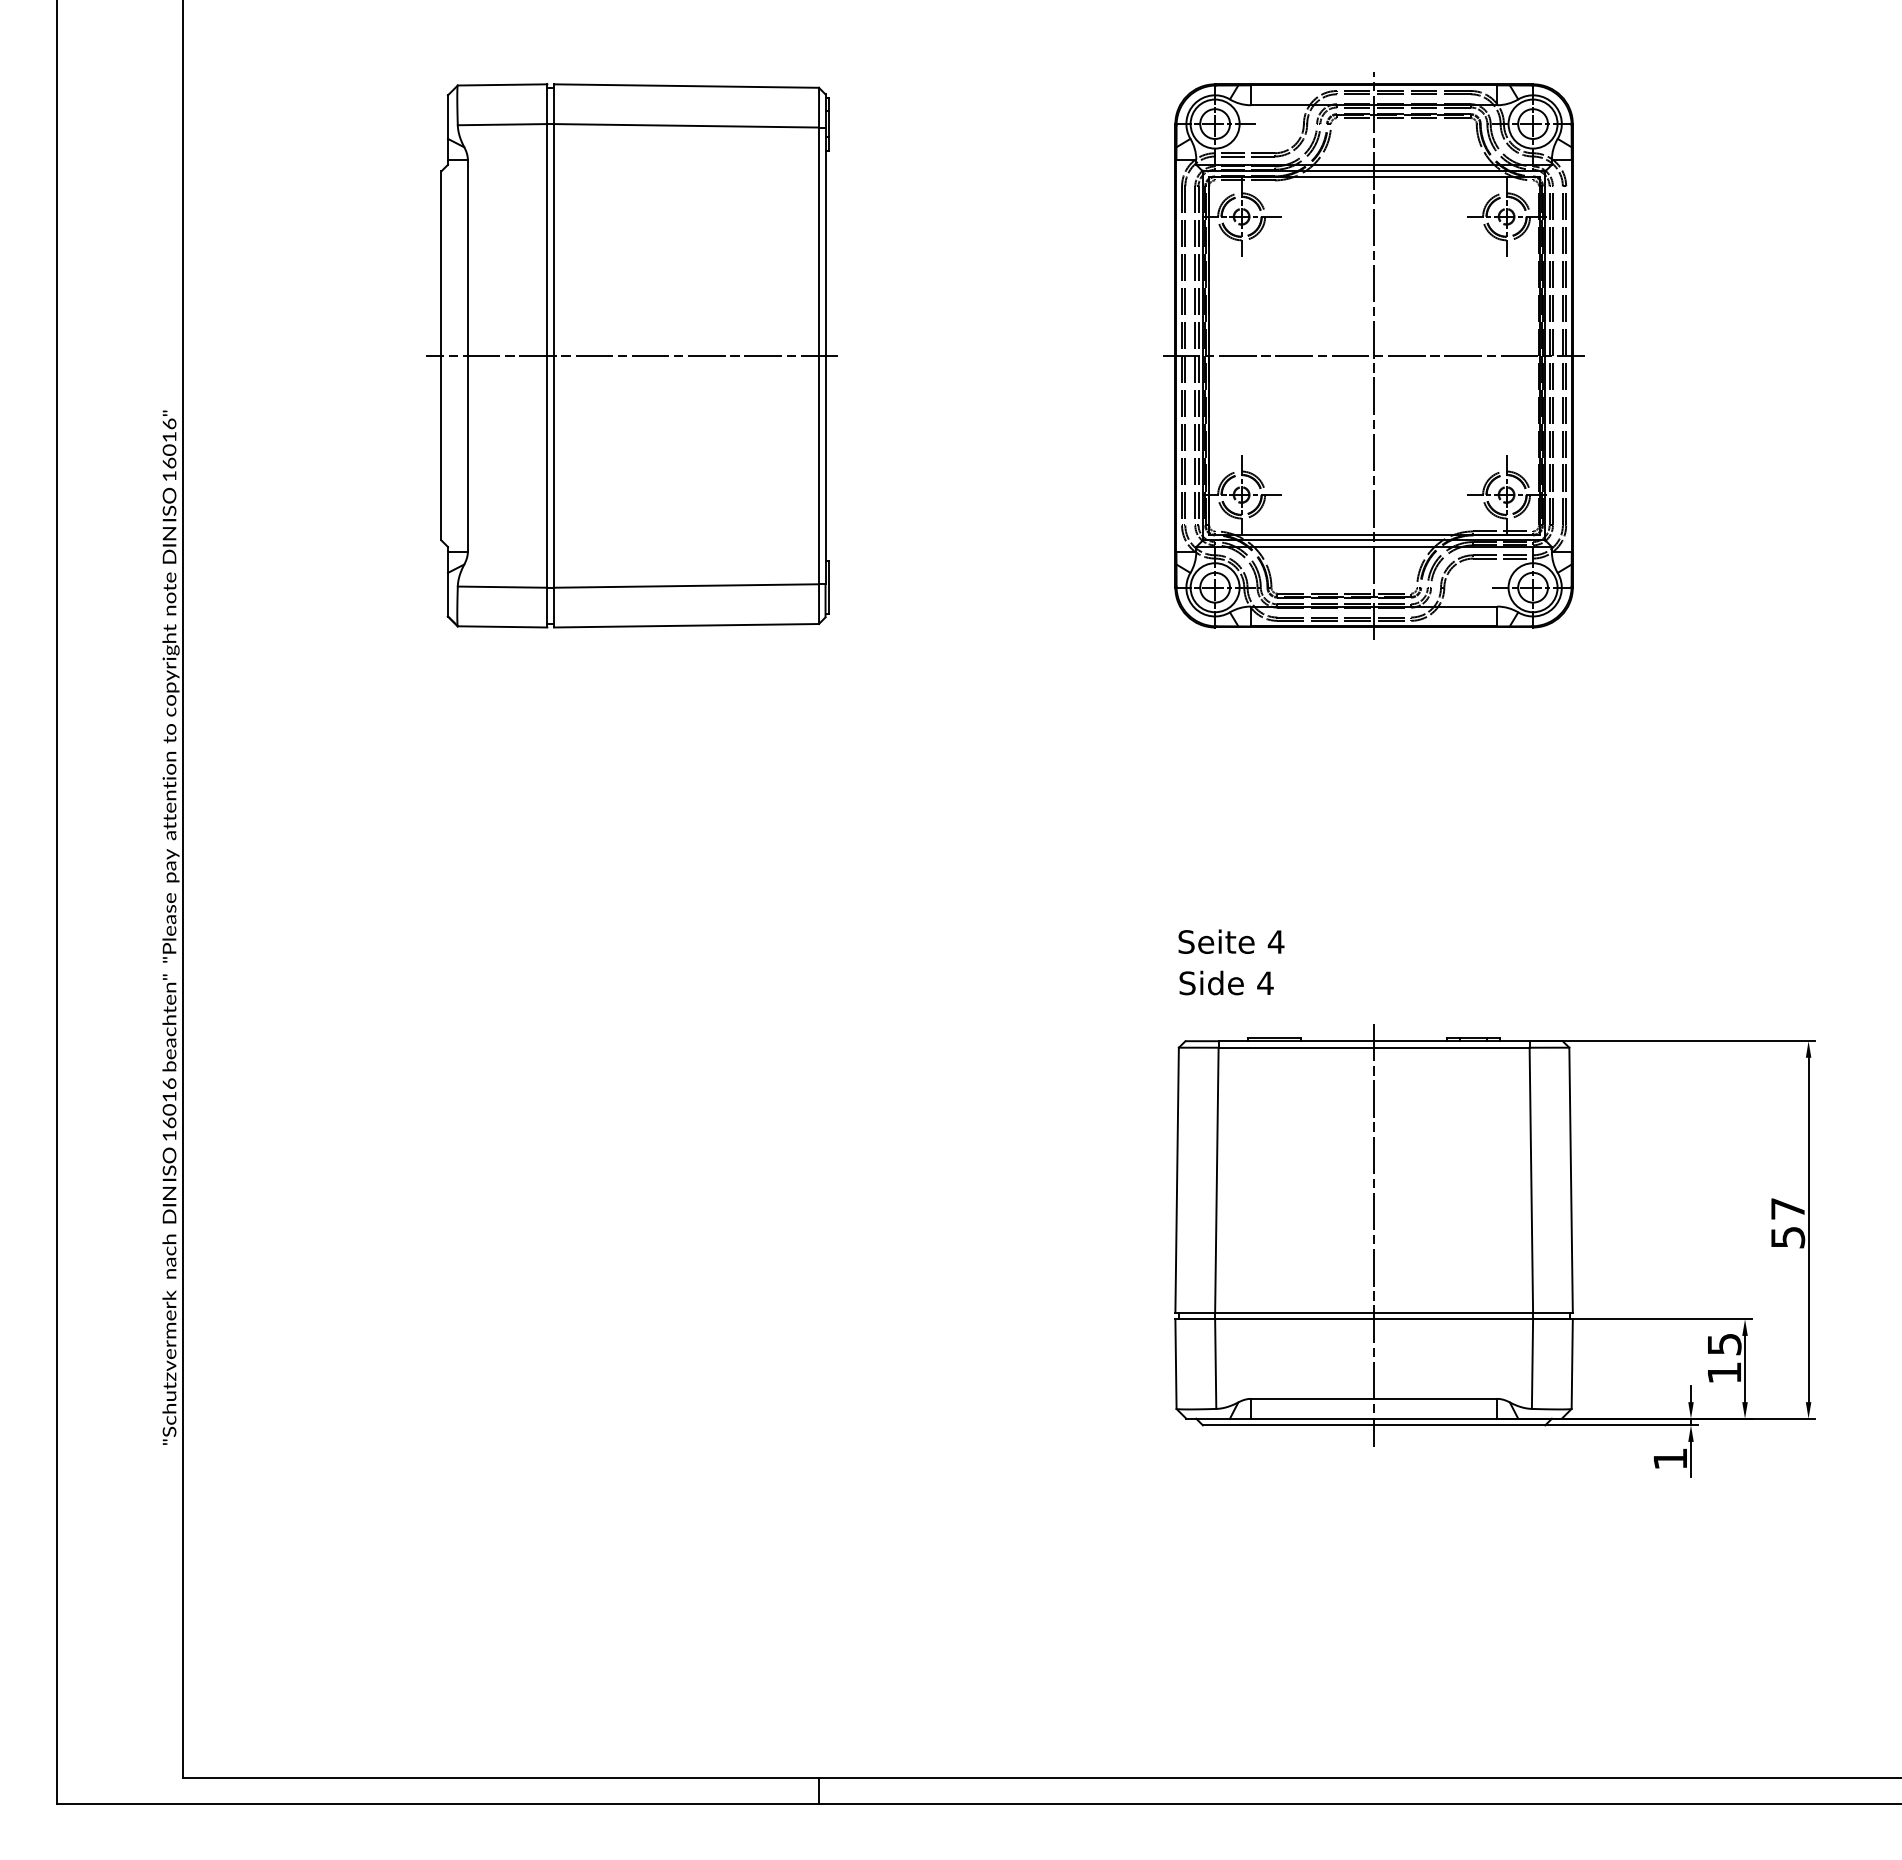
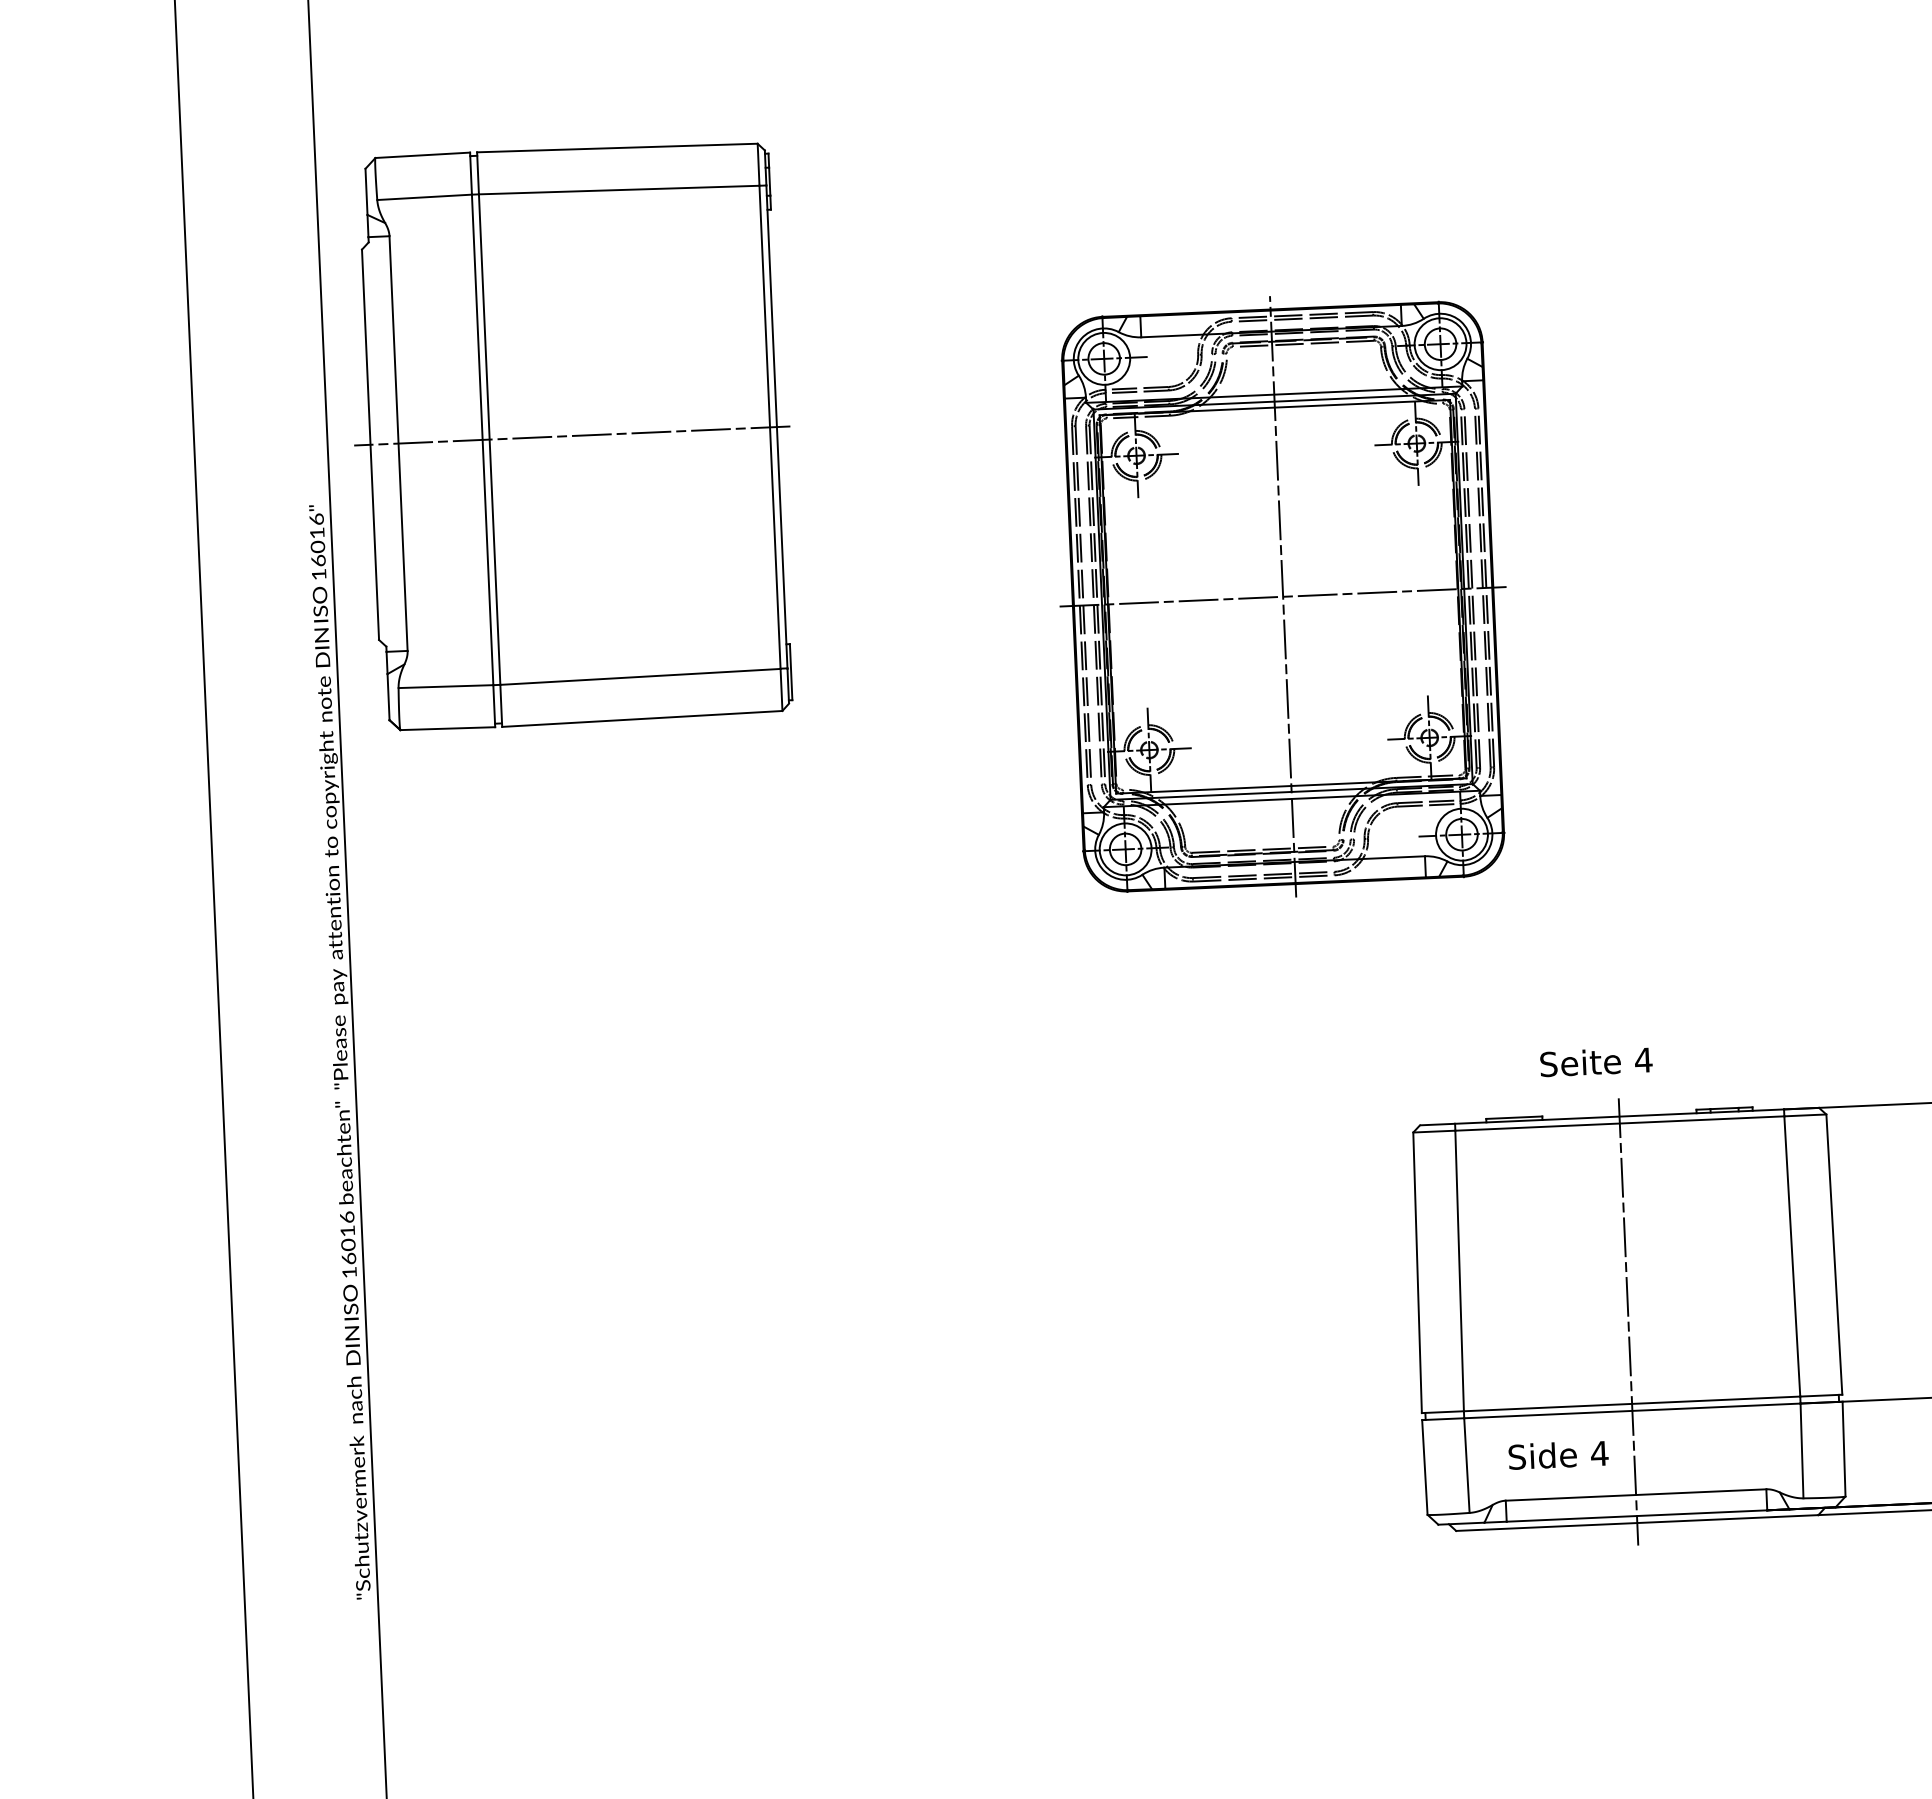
part: (631, 355) -> (571, 435), moved
part: (1373, 355) -> (1282, 596), moved
text: (1231, 941) -> (1596, 1061), moved
text: (1226, 982) -> (1558, 1454), moved

